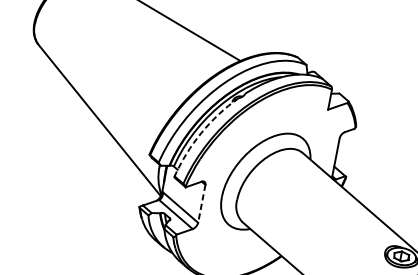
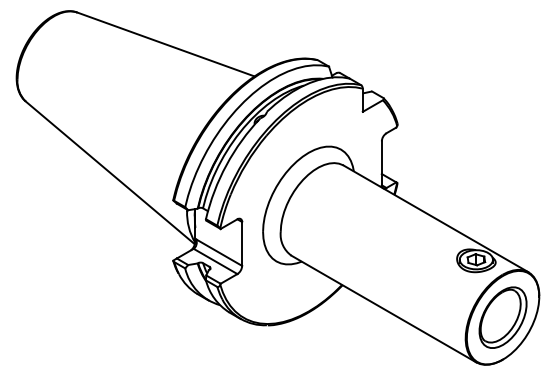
arc: (201, 133) -> (226, 165), dashed -> solid
line: (202, 203) -> (242, 243), dashed -> solid

